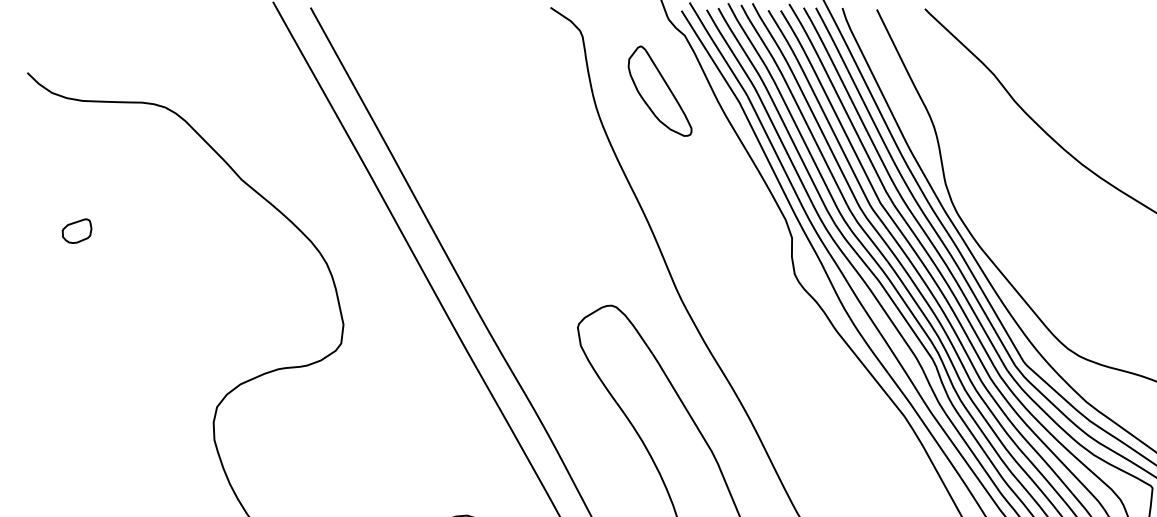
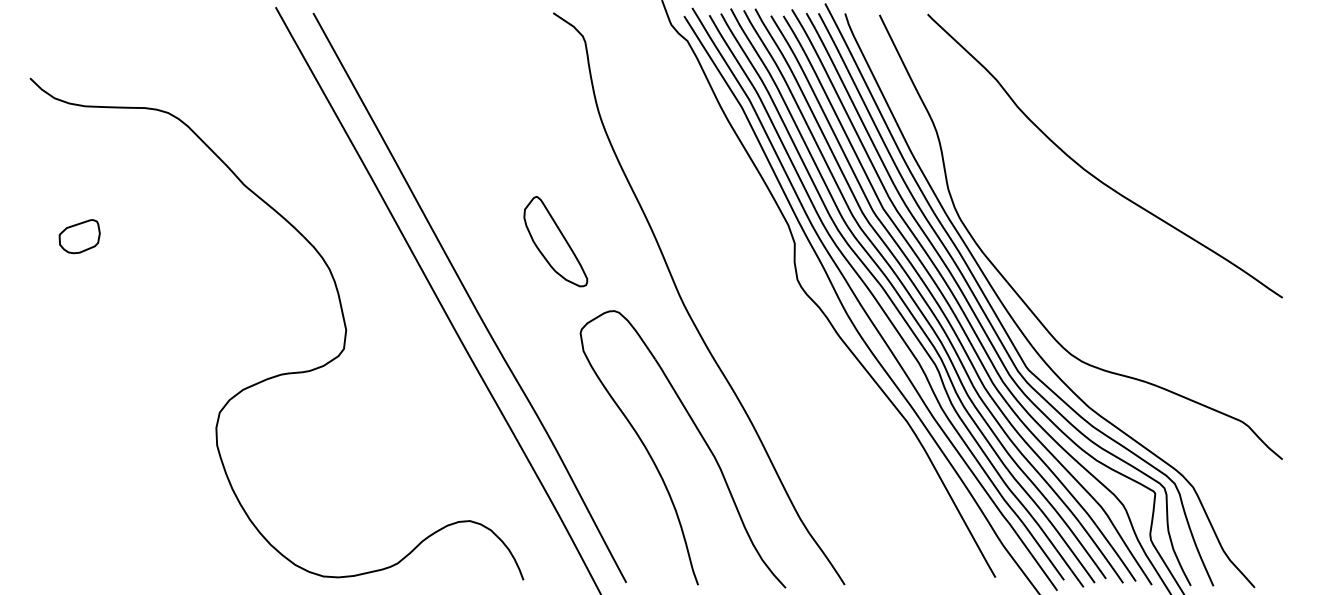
part: (659, 91) -> (555, 241), moved
part: (76, 231) -> (79, 236), size x1.4

